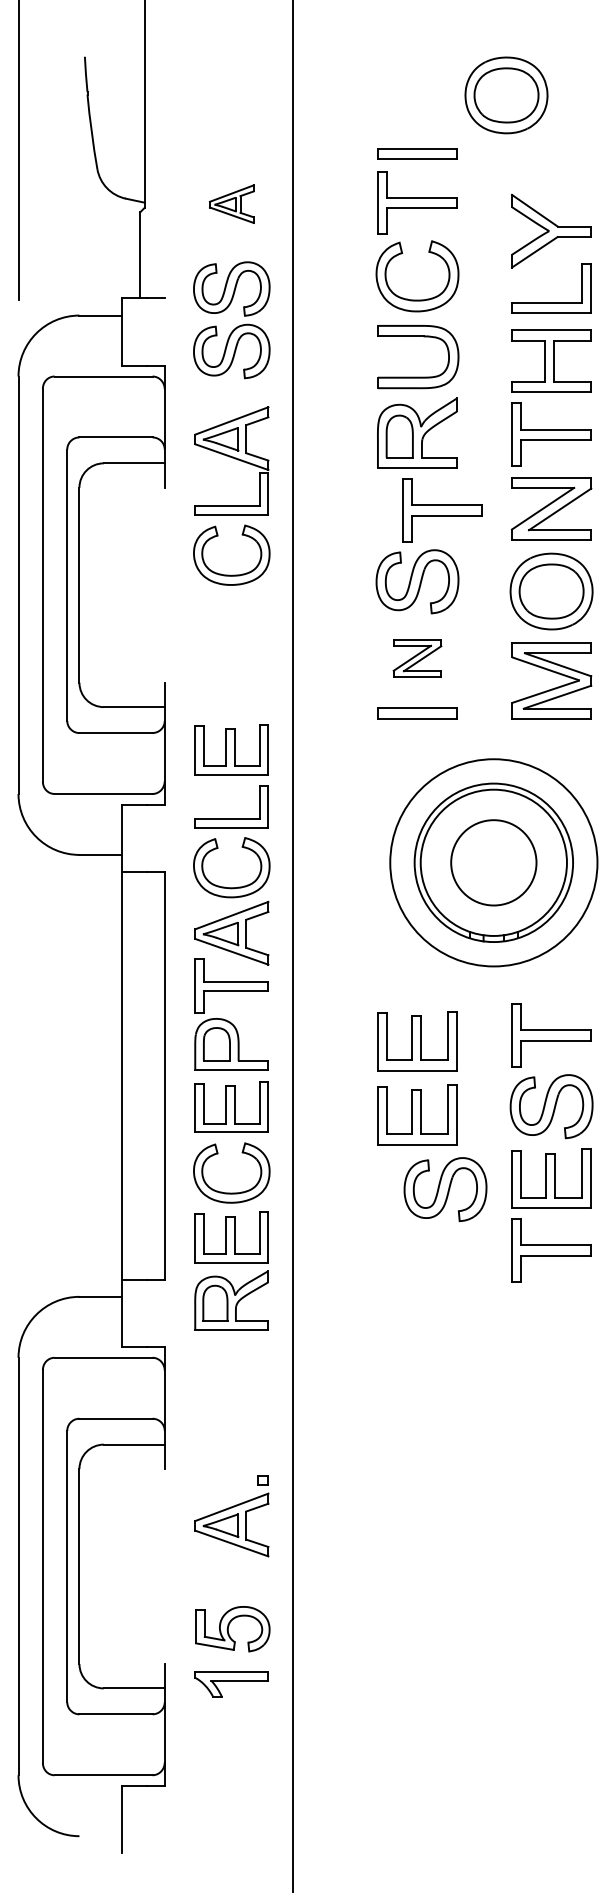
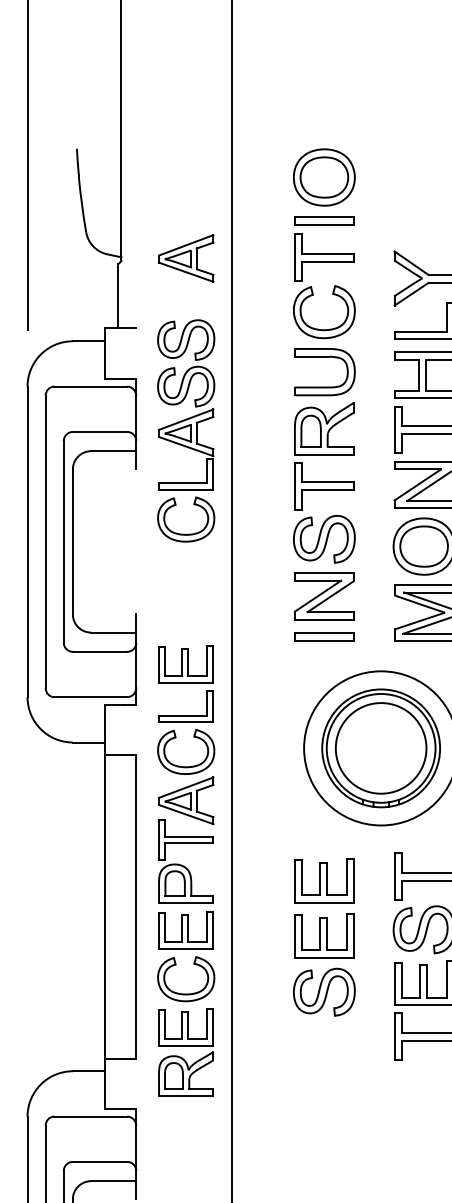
part: (506, 95) -> (324, 177), moved
part: (231, 203) -> (185, 257), size x1.67
part: (235, 327) -> (188, 368), moved
part: (442, 510) -> (324, 486), moved
part: (417, 658) -> (324, 596), size x1.67
circle: (493, 862) -> (380, 748), size x1.43
part: (445, 1189) -> (324, 992), moved

